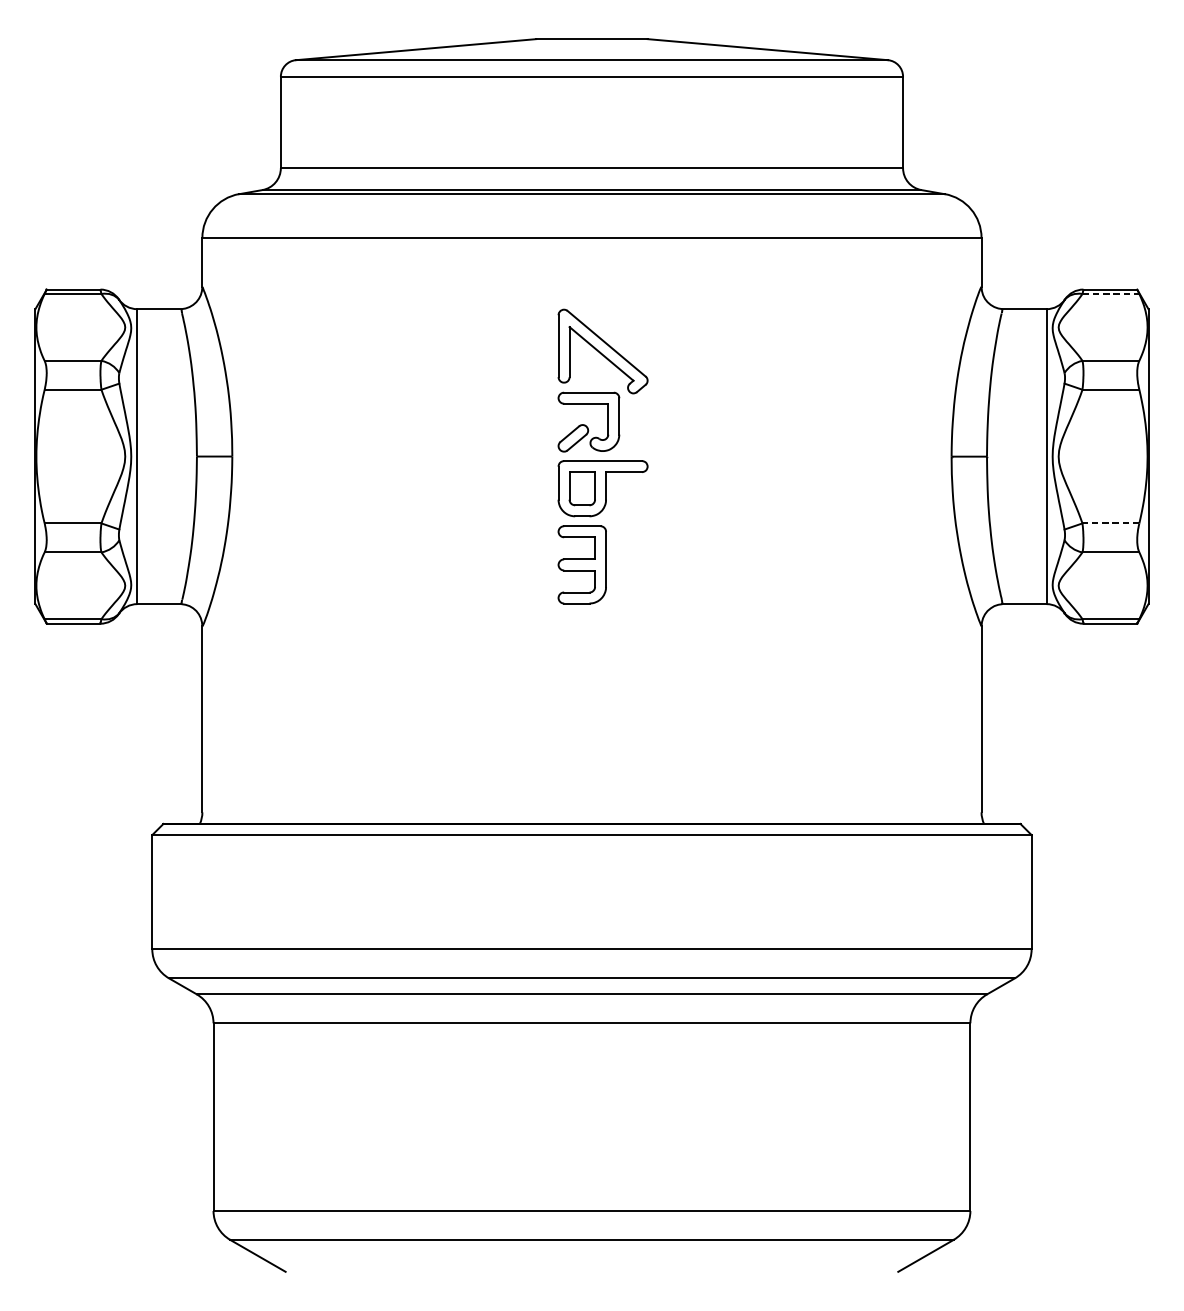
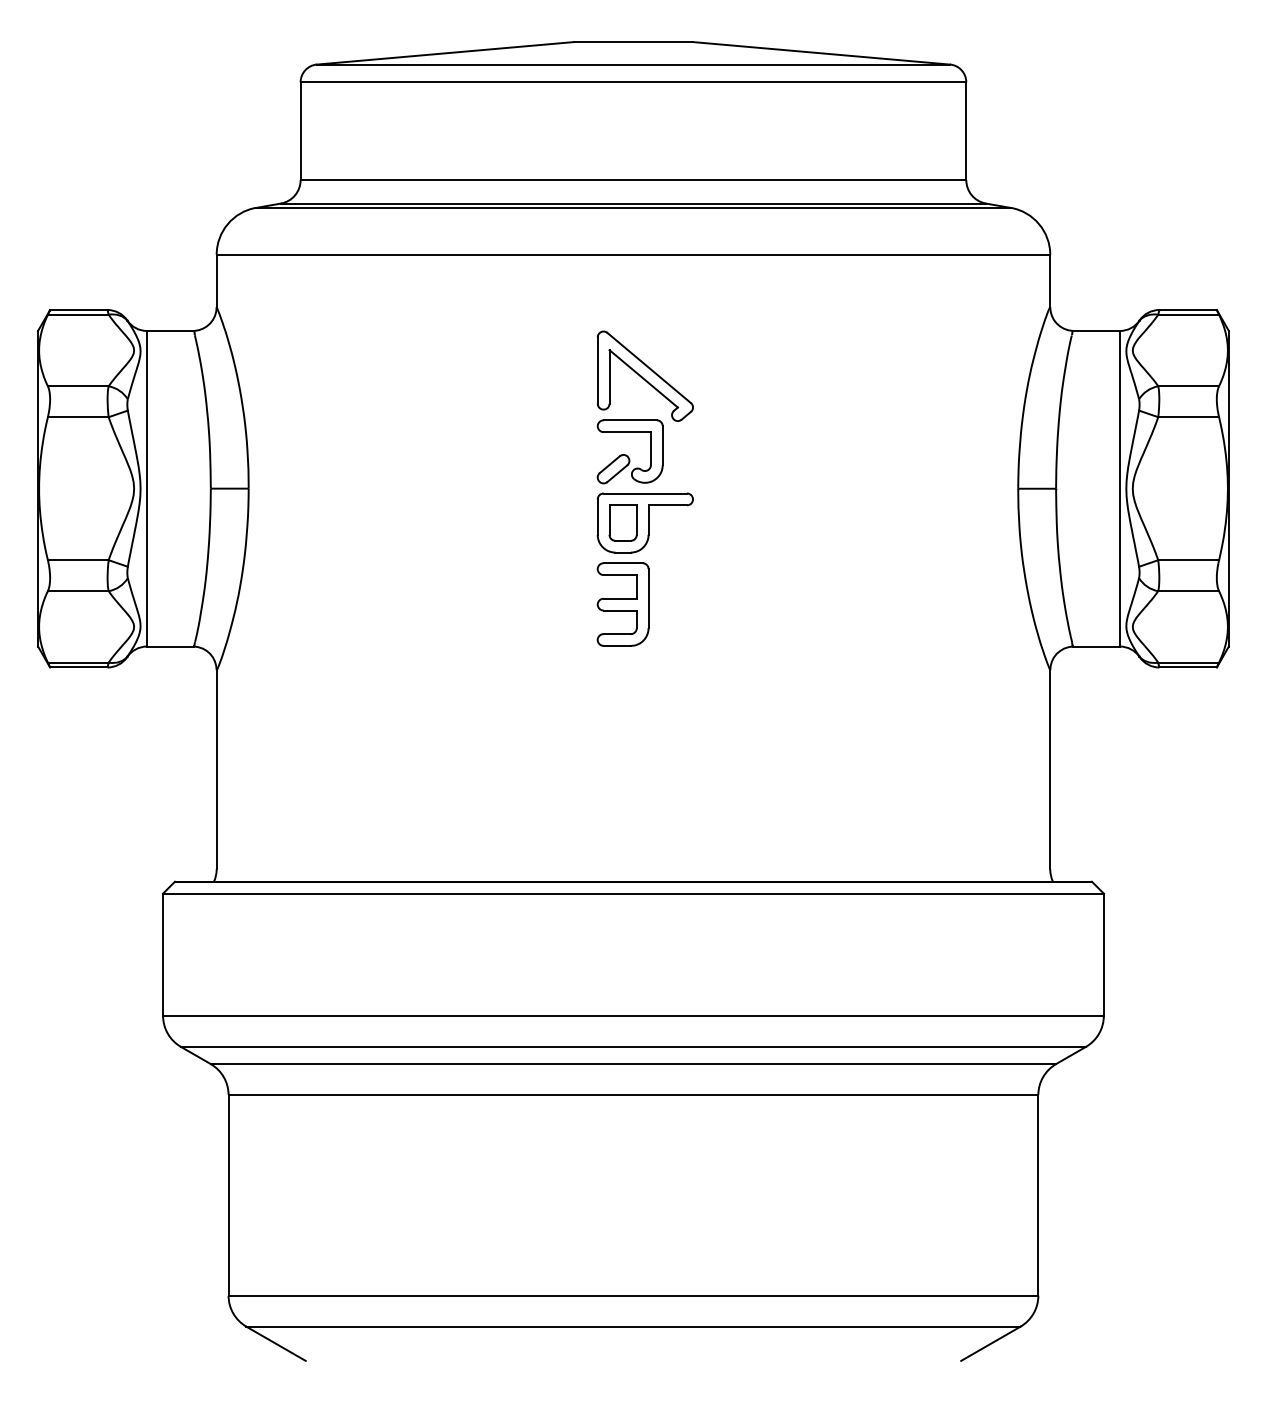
line: (1111, 293) -> (1189, 314), dashed -> solid
line: (1110, 523) -> (1188, 560), dashed -> solid

